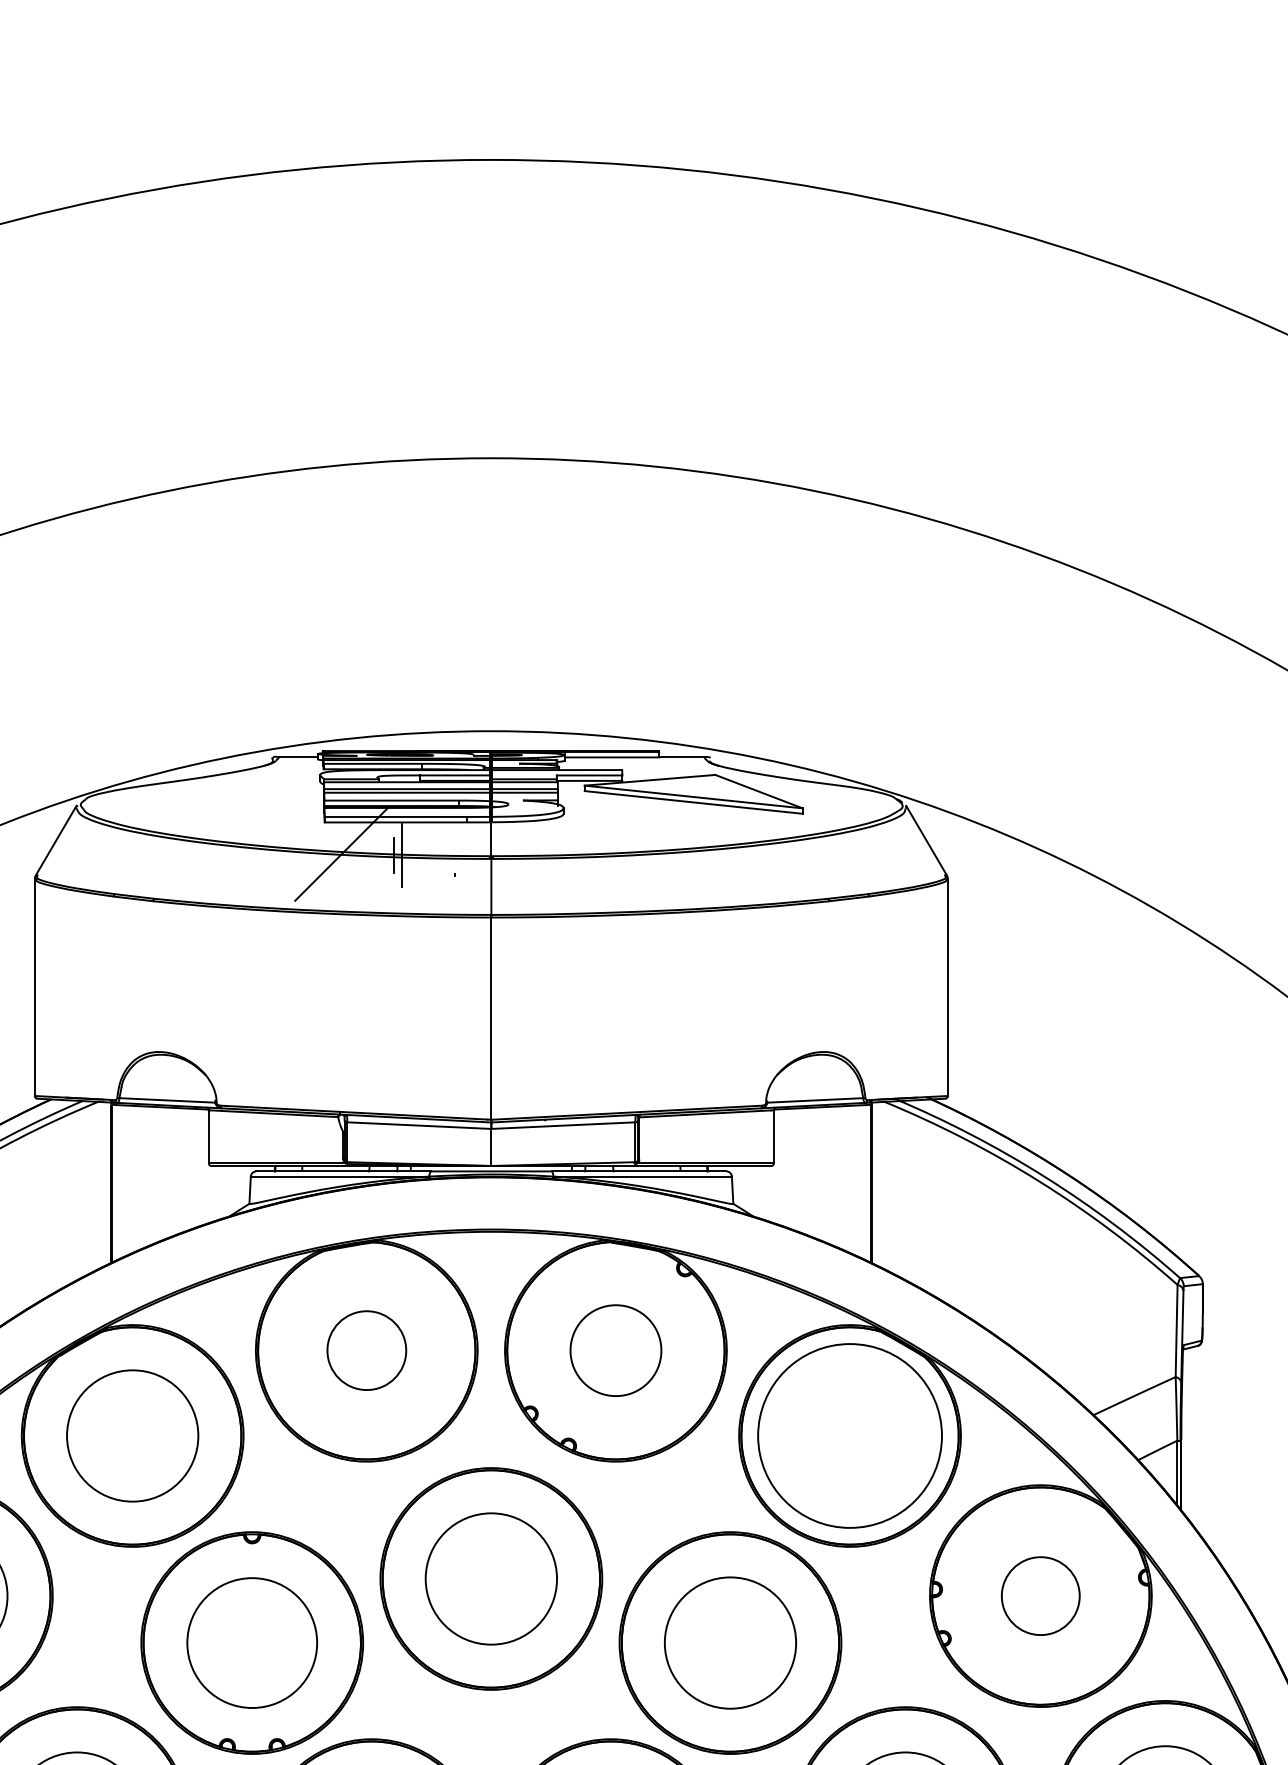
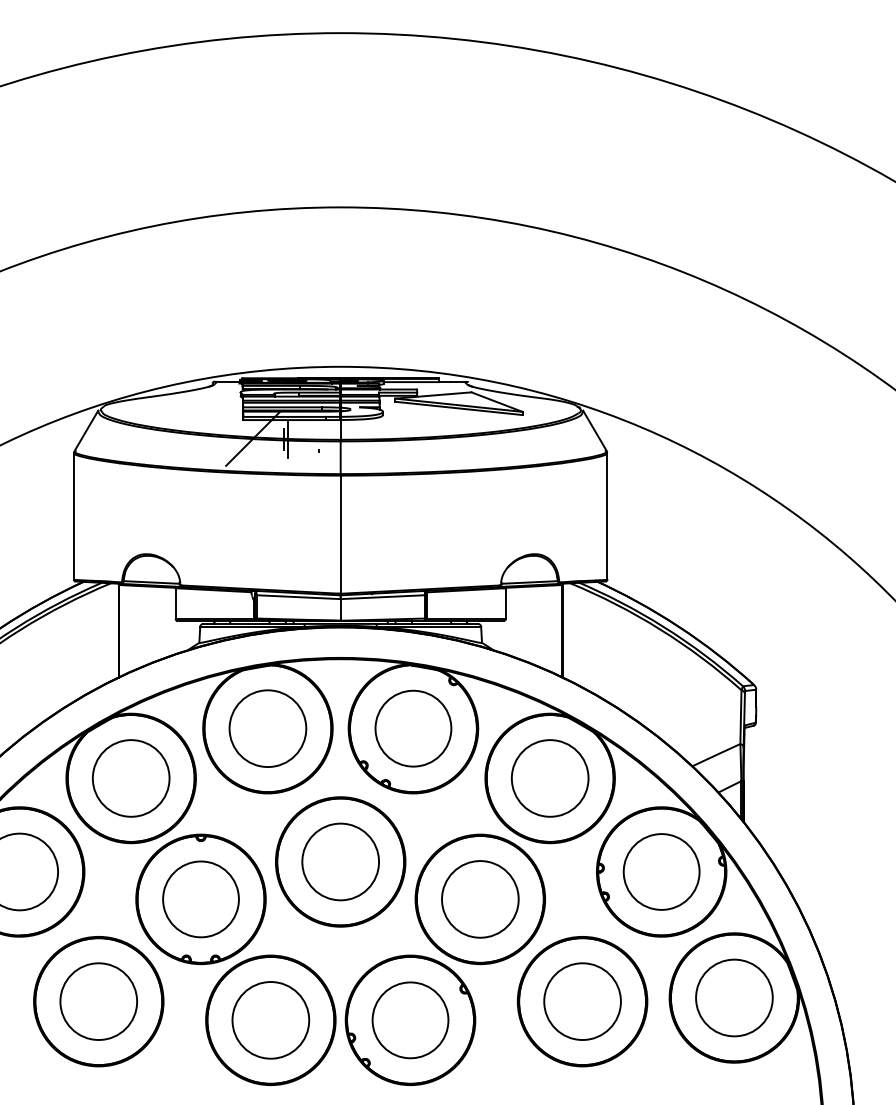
circle: (366, 1350) -> (267, 728), size x1.67
circle: (616, 1350) -> (413, 728), size x1.43
circle: (848, 1436) -> (549, 778), size x0.71
circle: (1040, 1595) -> (661, 871), size x1.67

